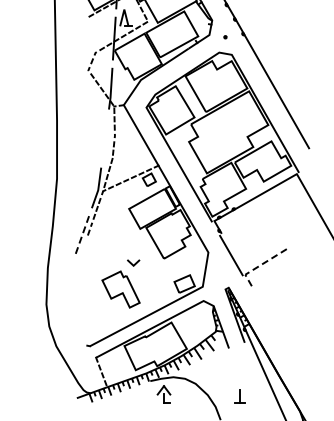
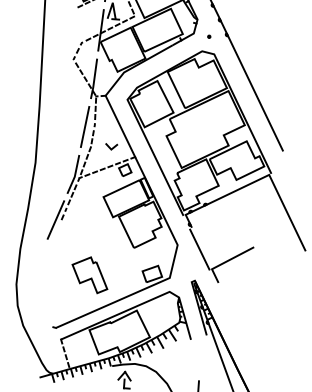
line: (104, 138) -> (84, 126), added
line: (82, 235) -> (56, 219), dashed -> solid
line: (132, 263) -> (110, 147), moved
line: (258, 266) -> (225, 262), dashed -> solid

